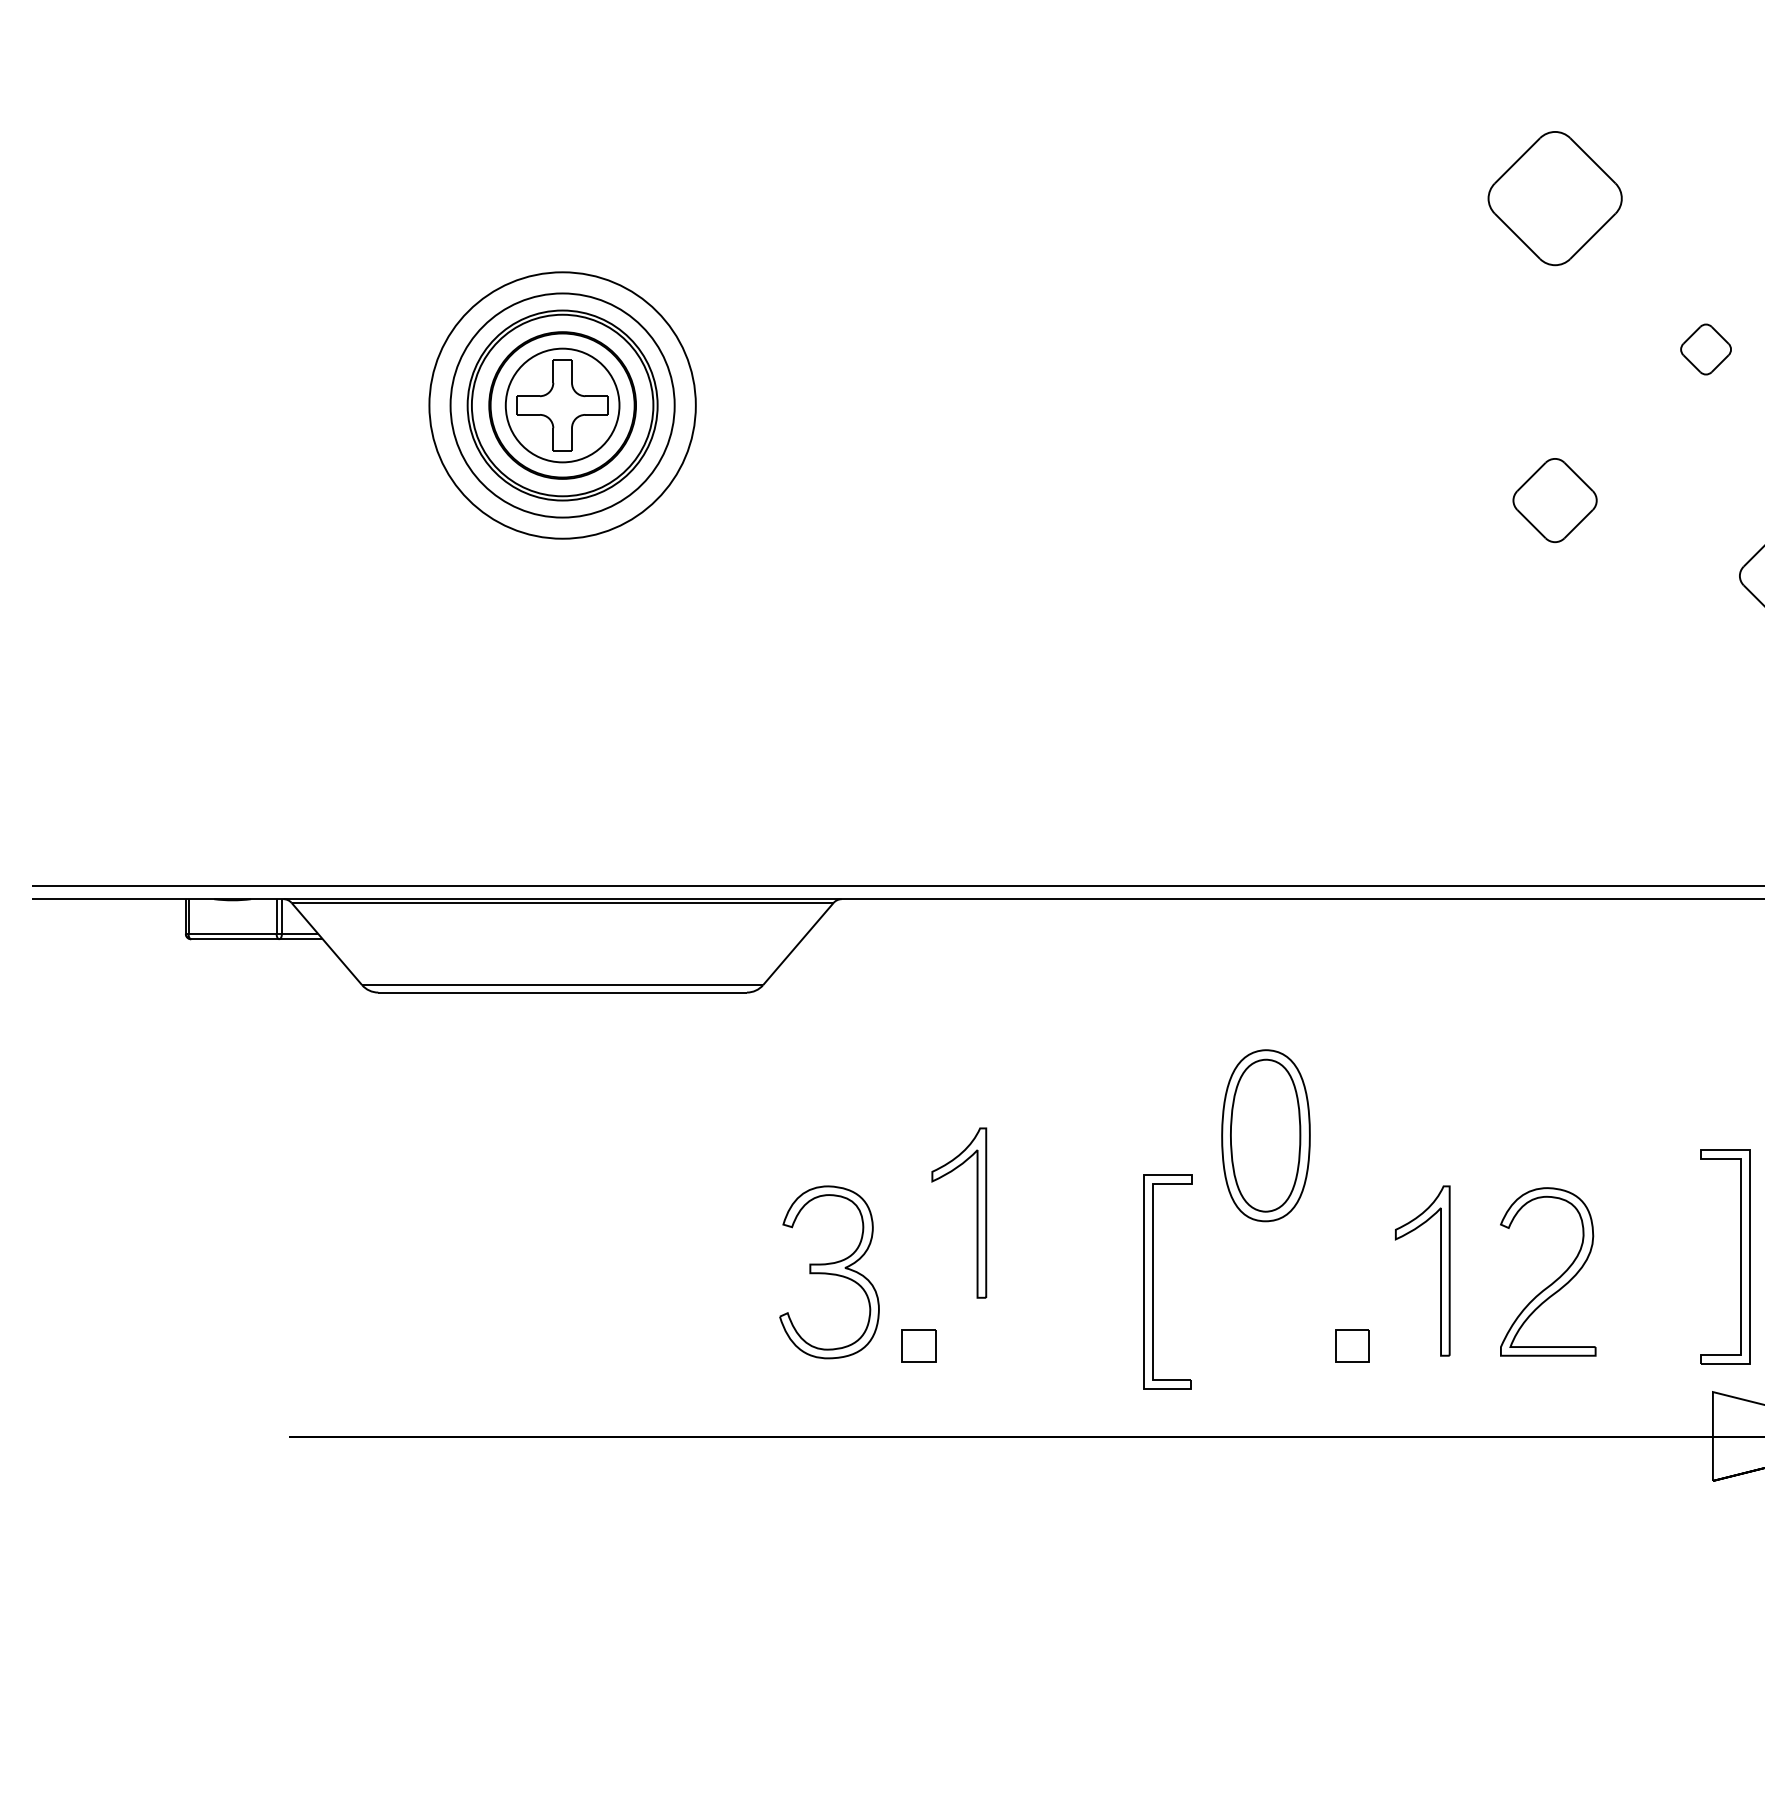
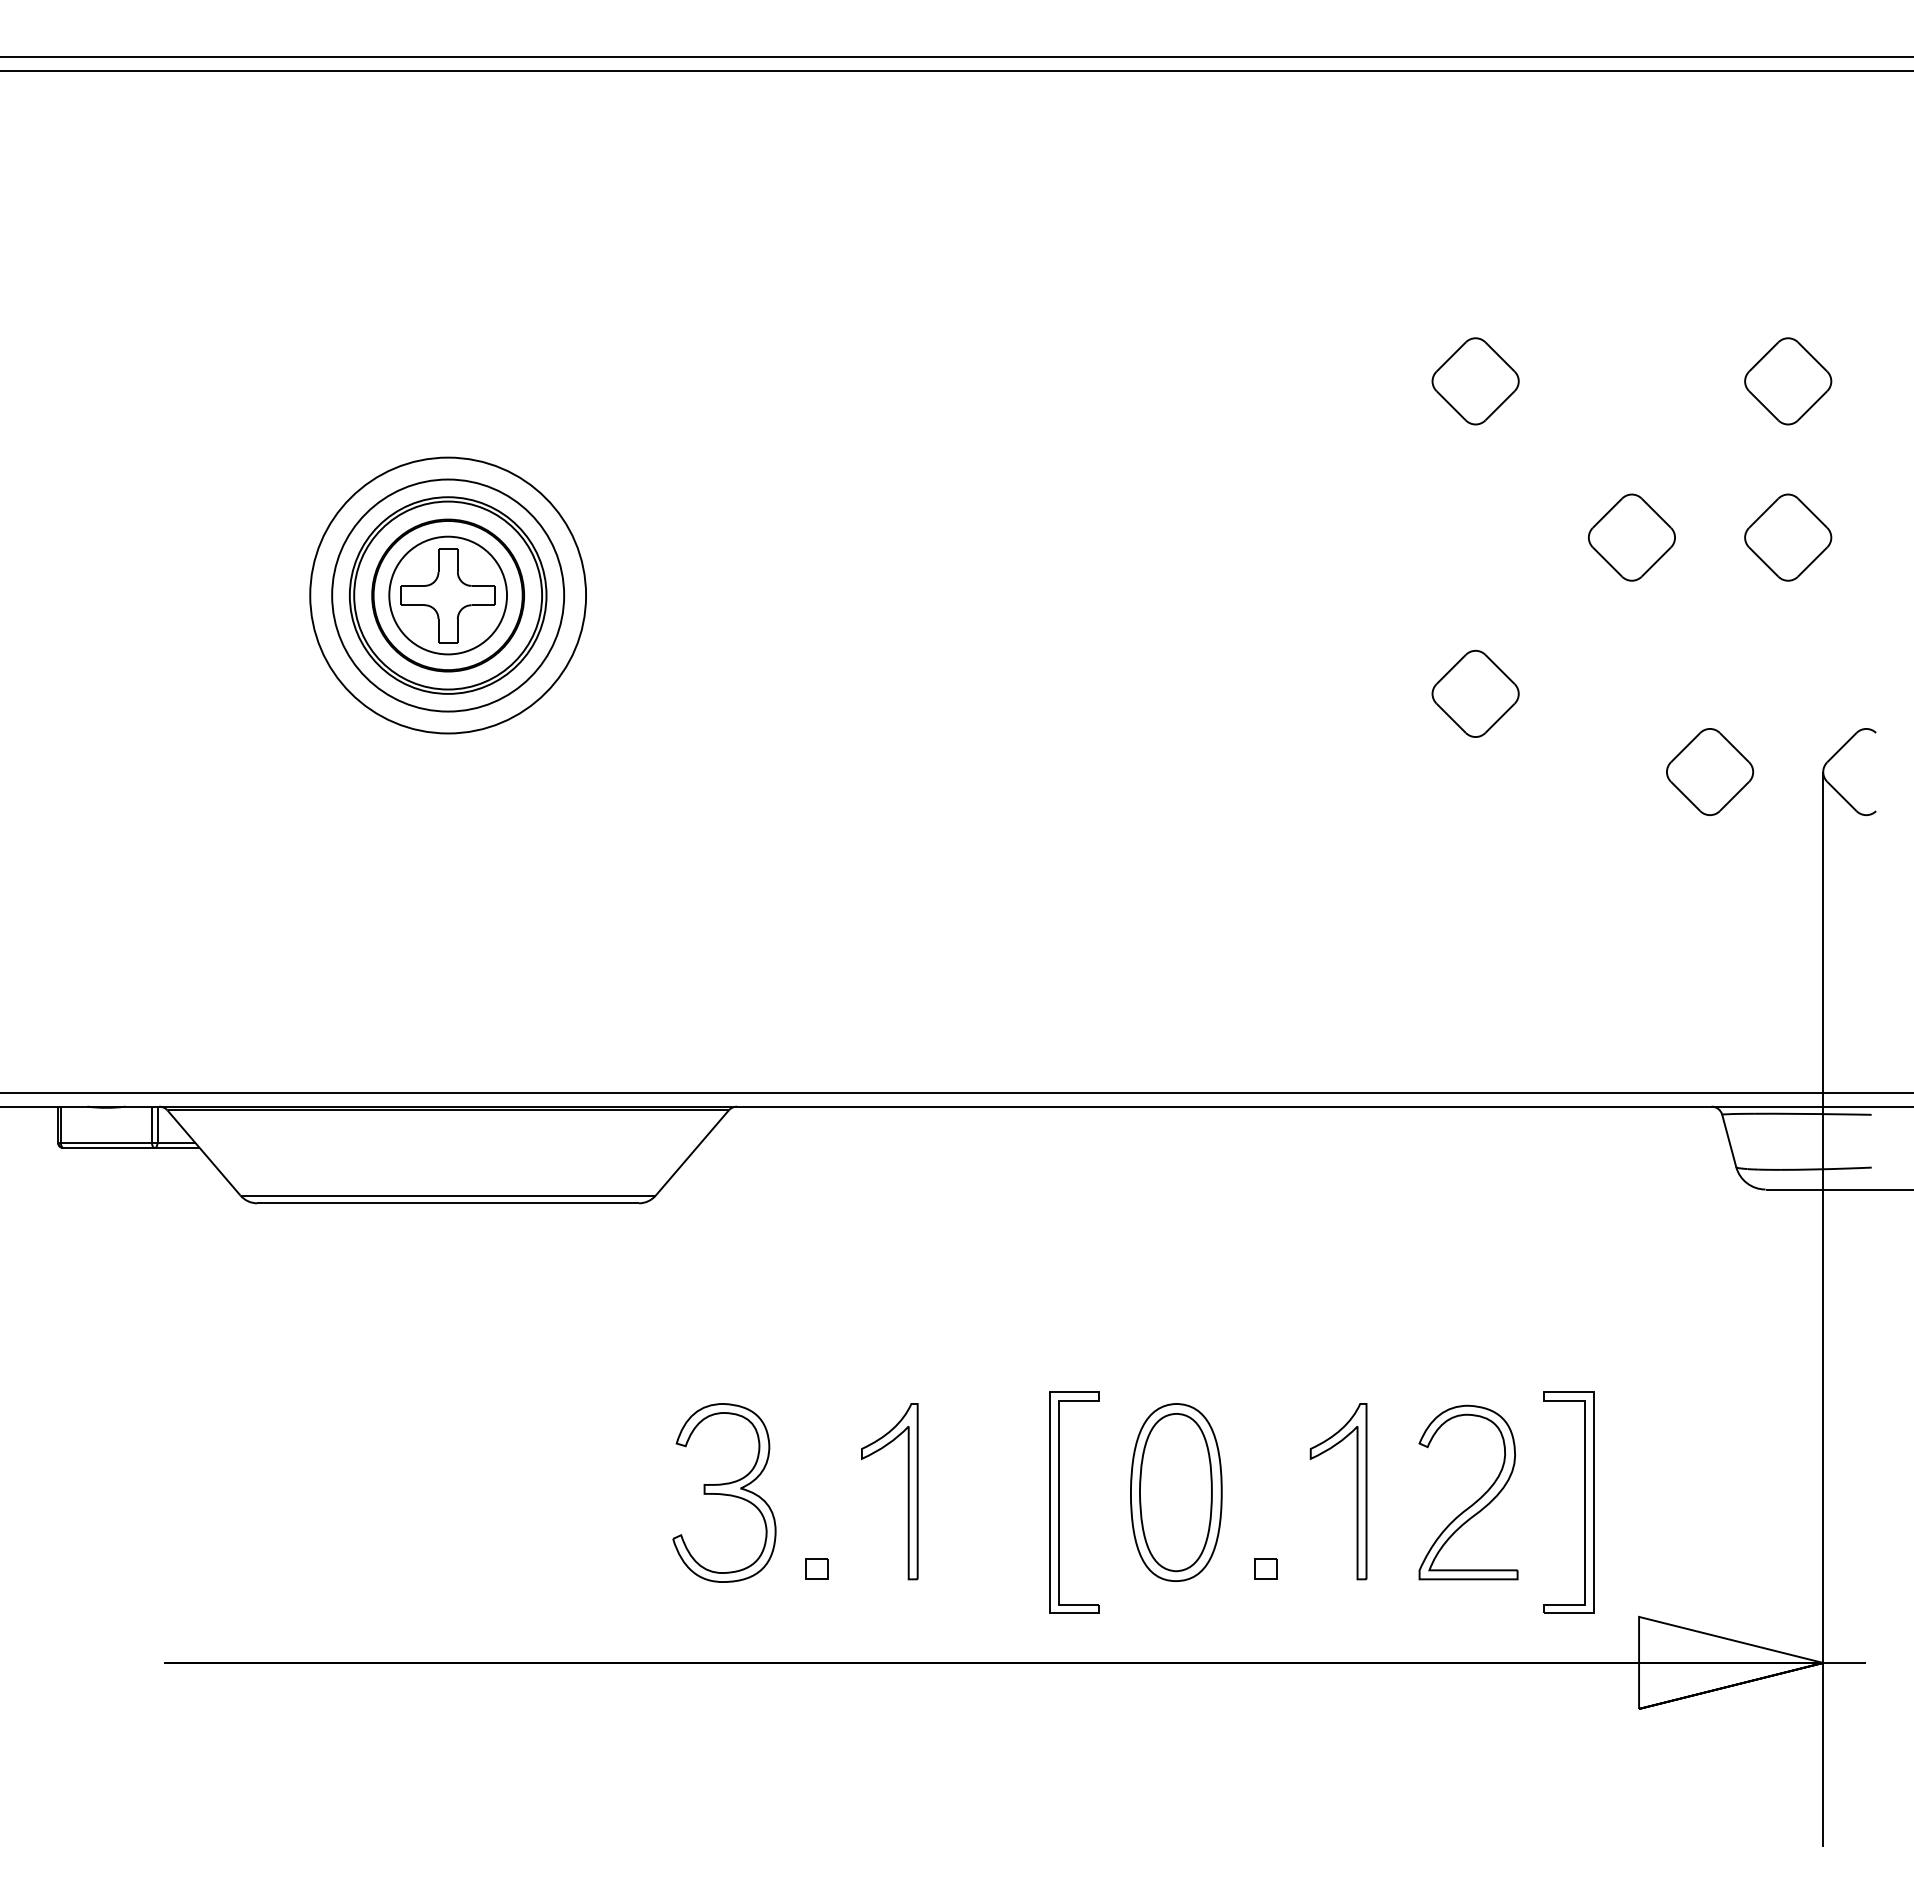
part: (1554, 198) -> (1475, 381), size x0.62
part: (1705, 349) -> (1631, 537), size x1.67
part: (1266, 1135) -> (1176, 1492), moved
part: (976, 1212) -> (907, 1491), moved
part: (1740, 1256) -> (1584, 1502), moved
part: (918, 1345) -> (816, 1568), size x0.62
part: (1352, 1345) -> (1265, 1568), size x0.62

